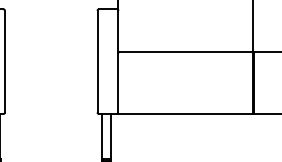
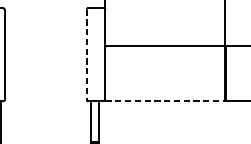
line: (97, 61) -> (86, 54), solid -> dashed
line: (186, 114) -> (165, 101), solid -> dashed

